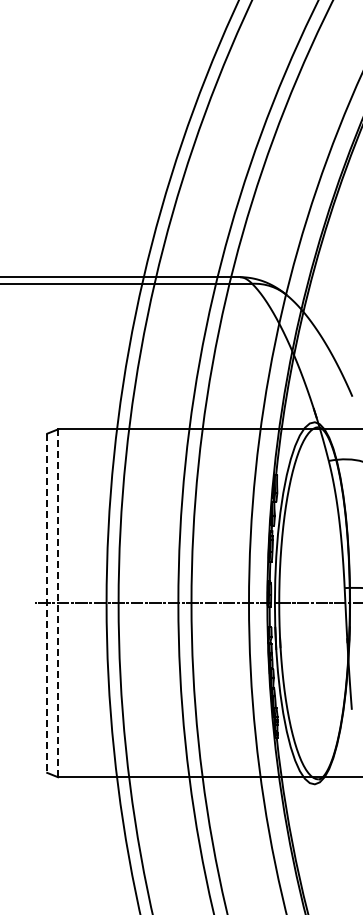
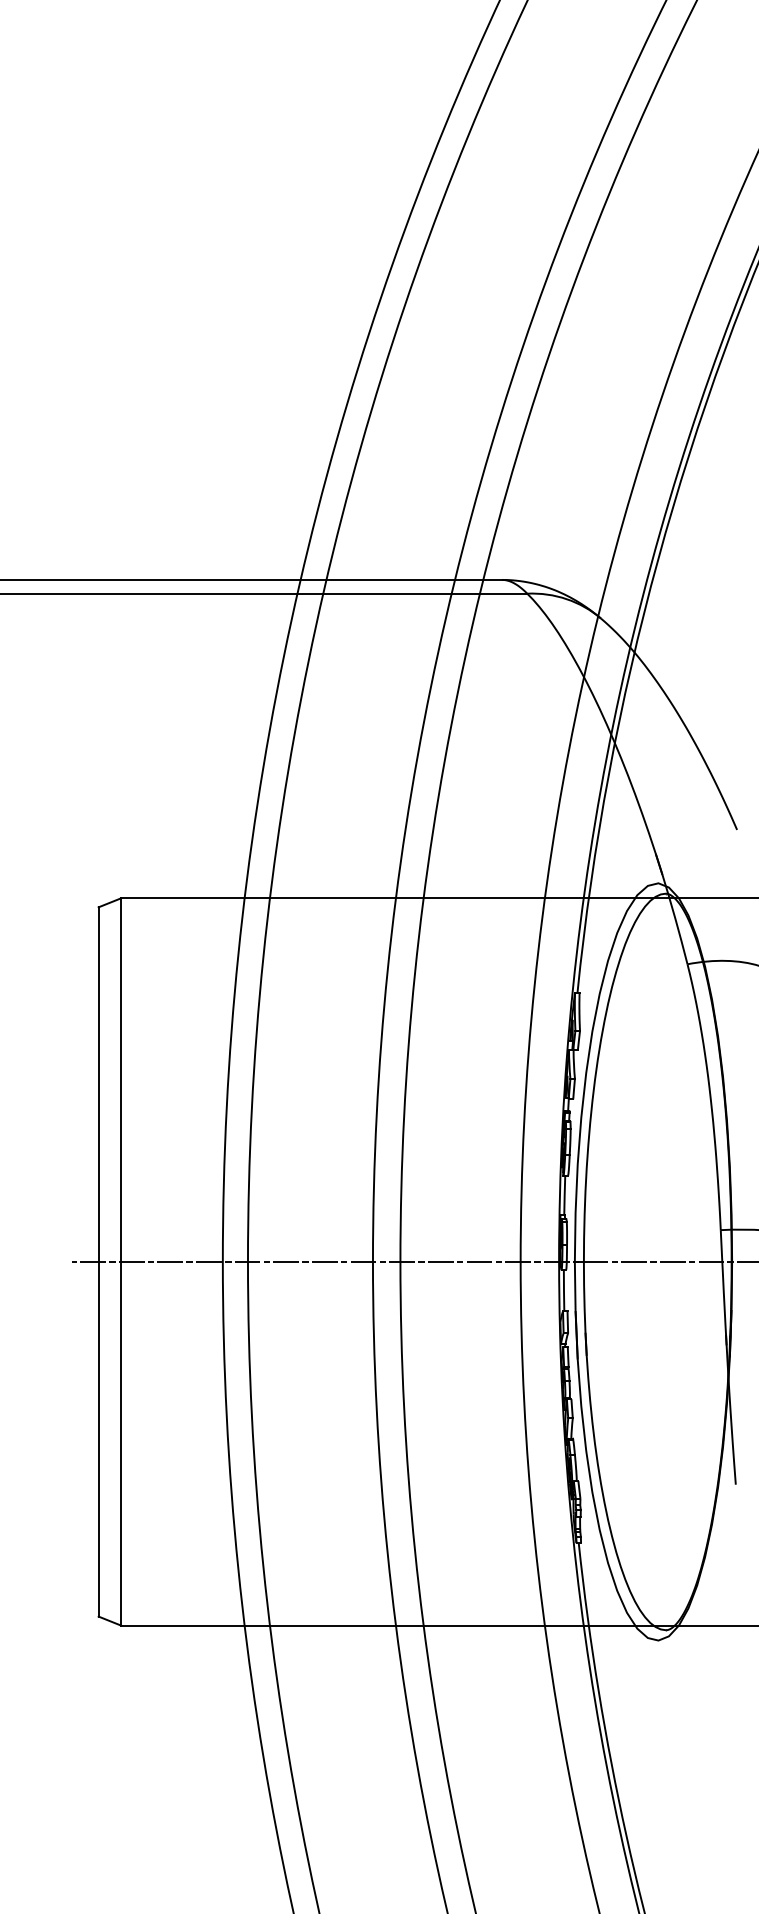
line: (47, 603) -> (99, 1262), dashed -> solid
line: (58, 603) -> (122, 1262), dashed -> solid

